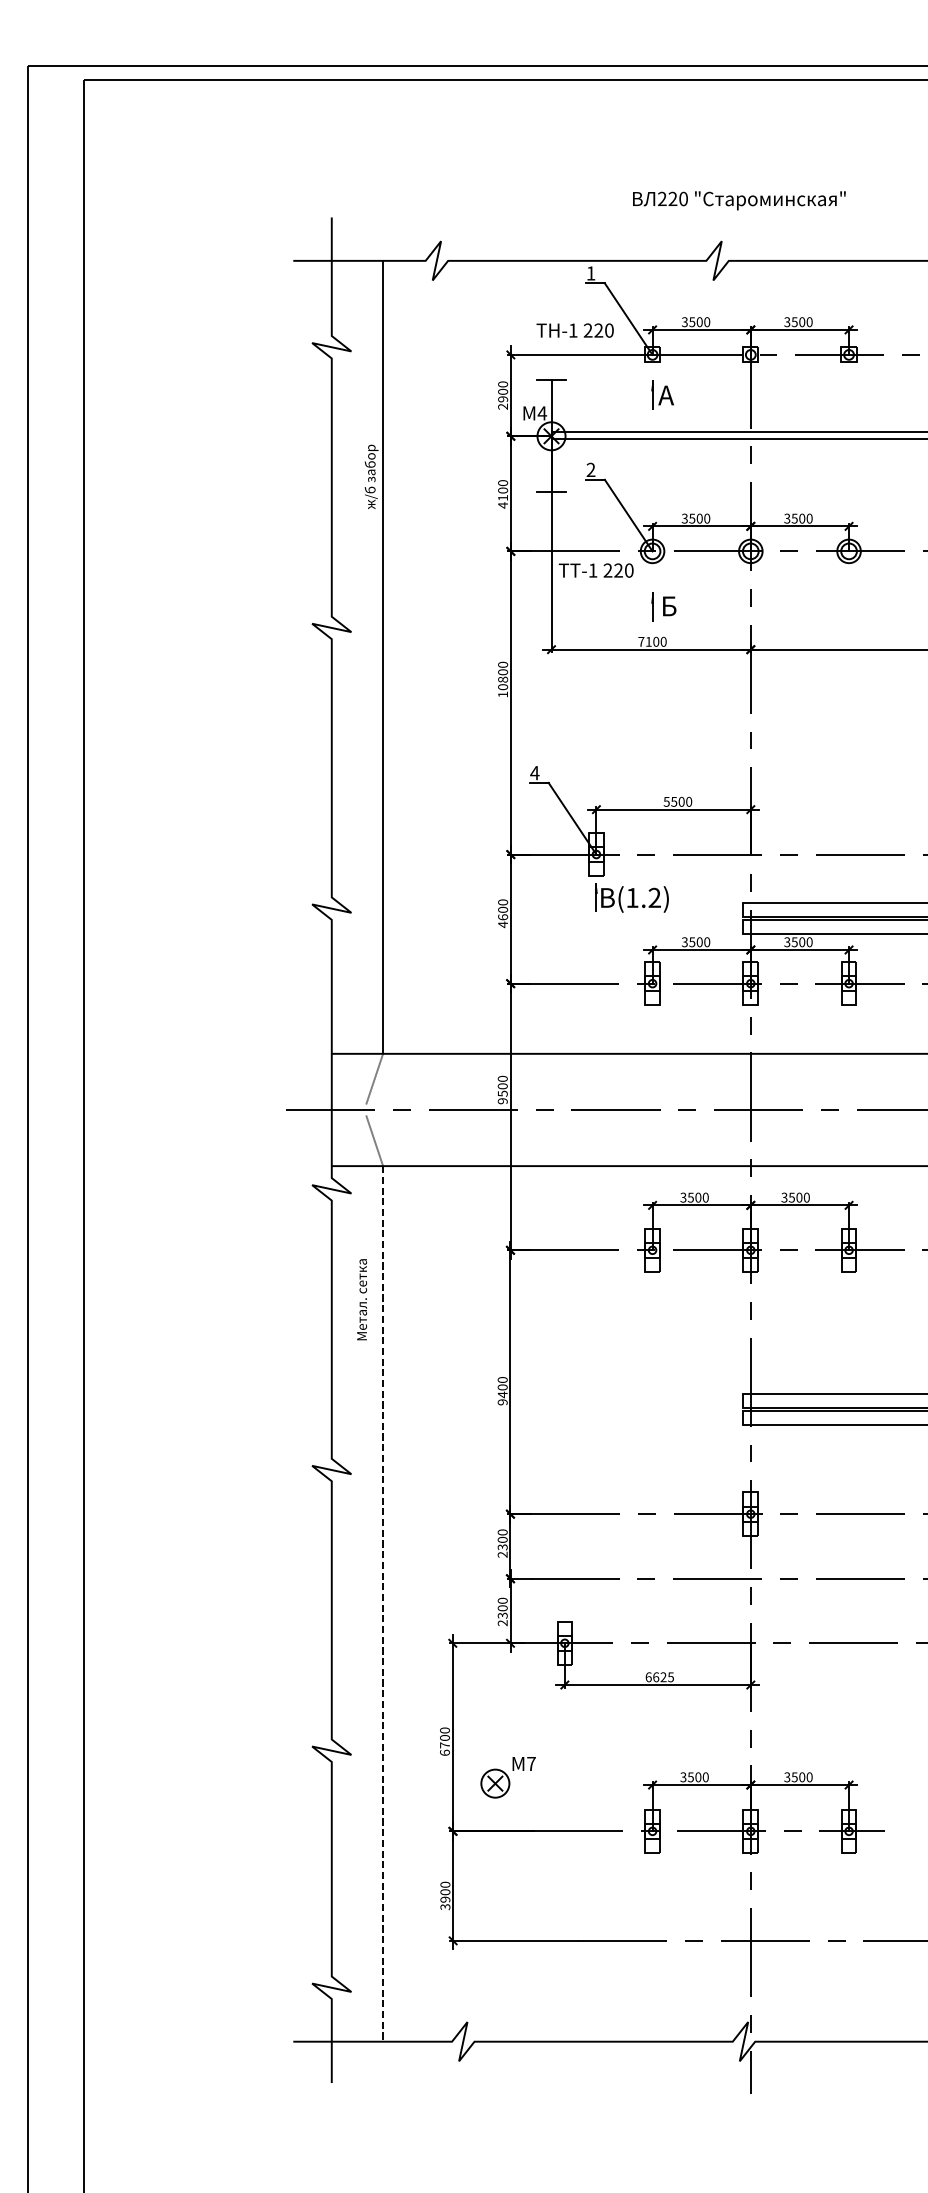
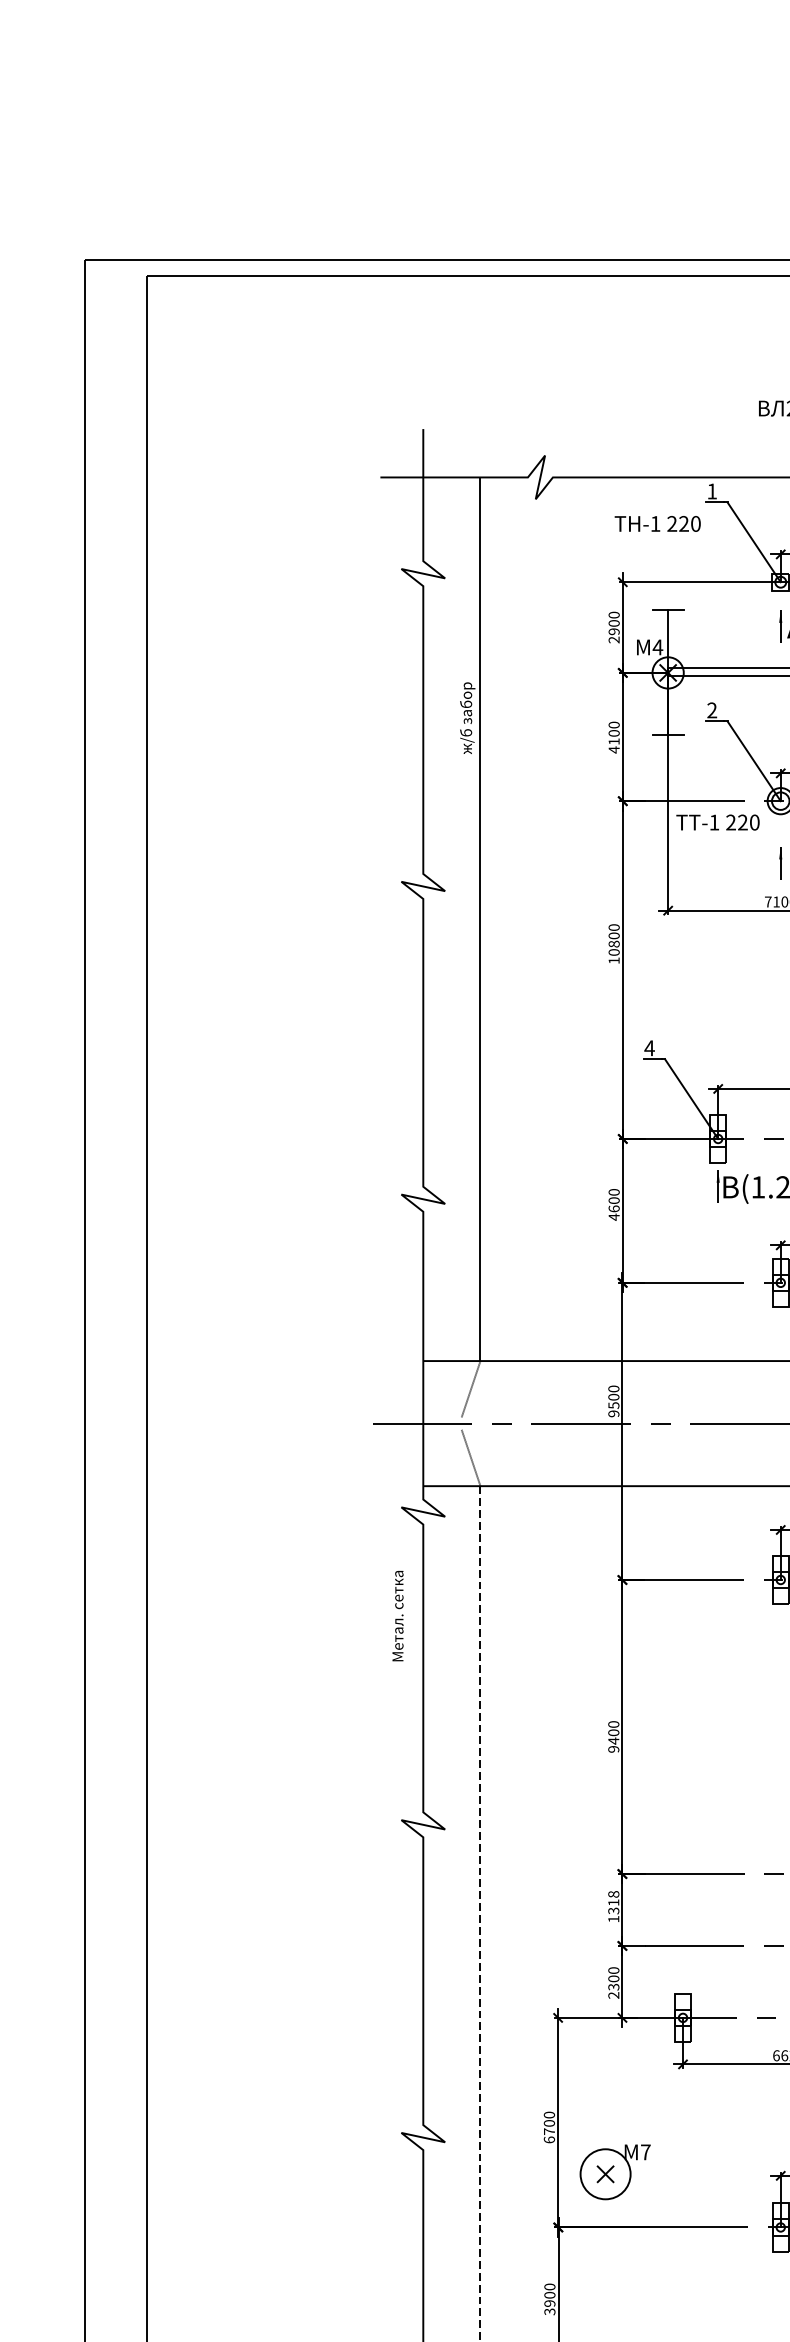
text: (574, 330) -> (656, 523), moved
text: (362, 1299) -> (398, 1615), moved
text: (502, 1543) -> (613, 1906), 2300 -> 1318
circle: (495, 1783) -> (605, 2174), size x1.6

